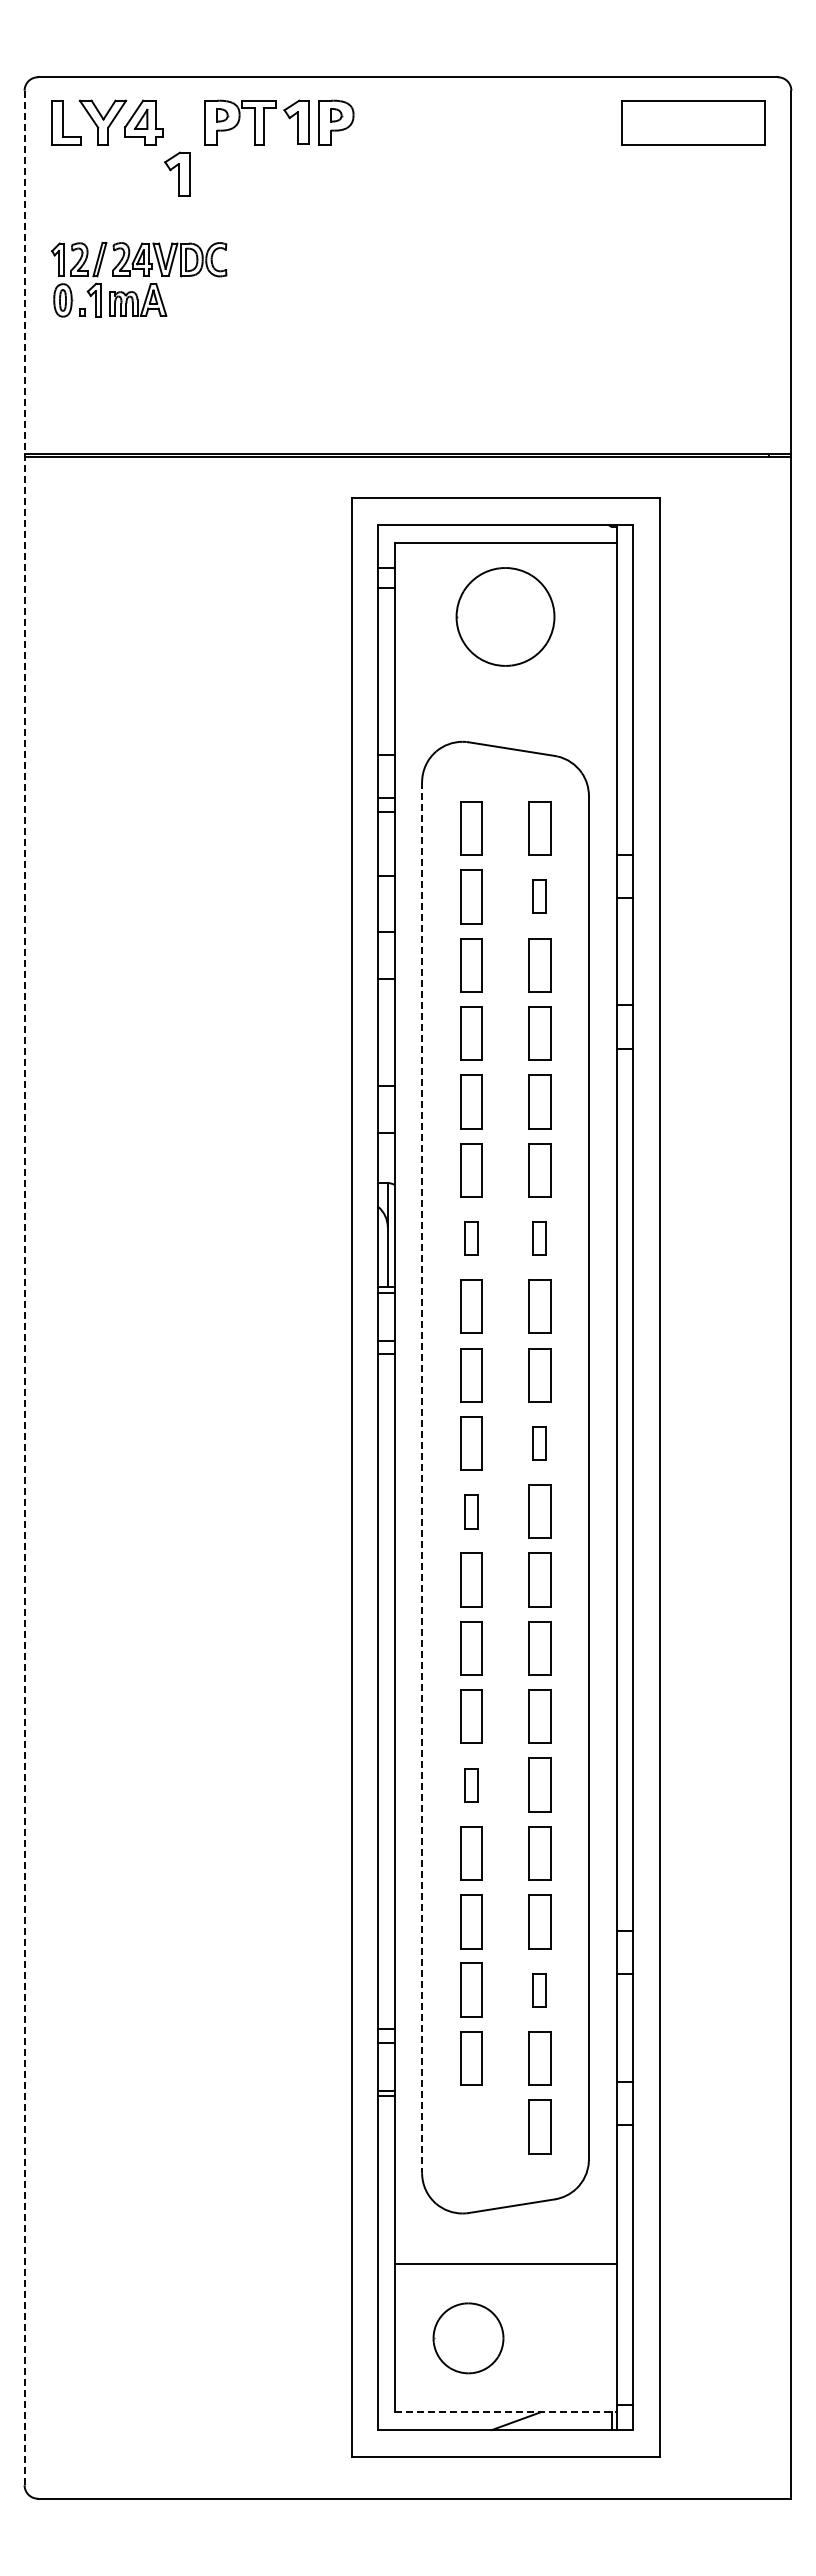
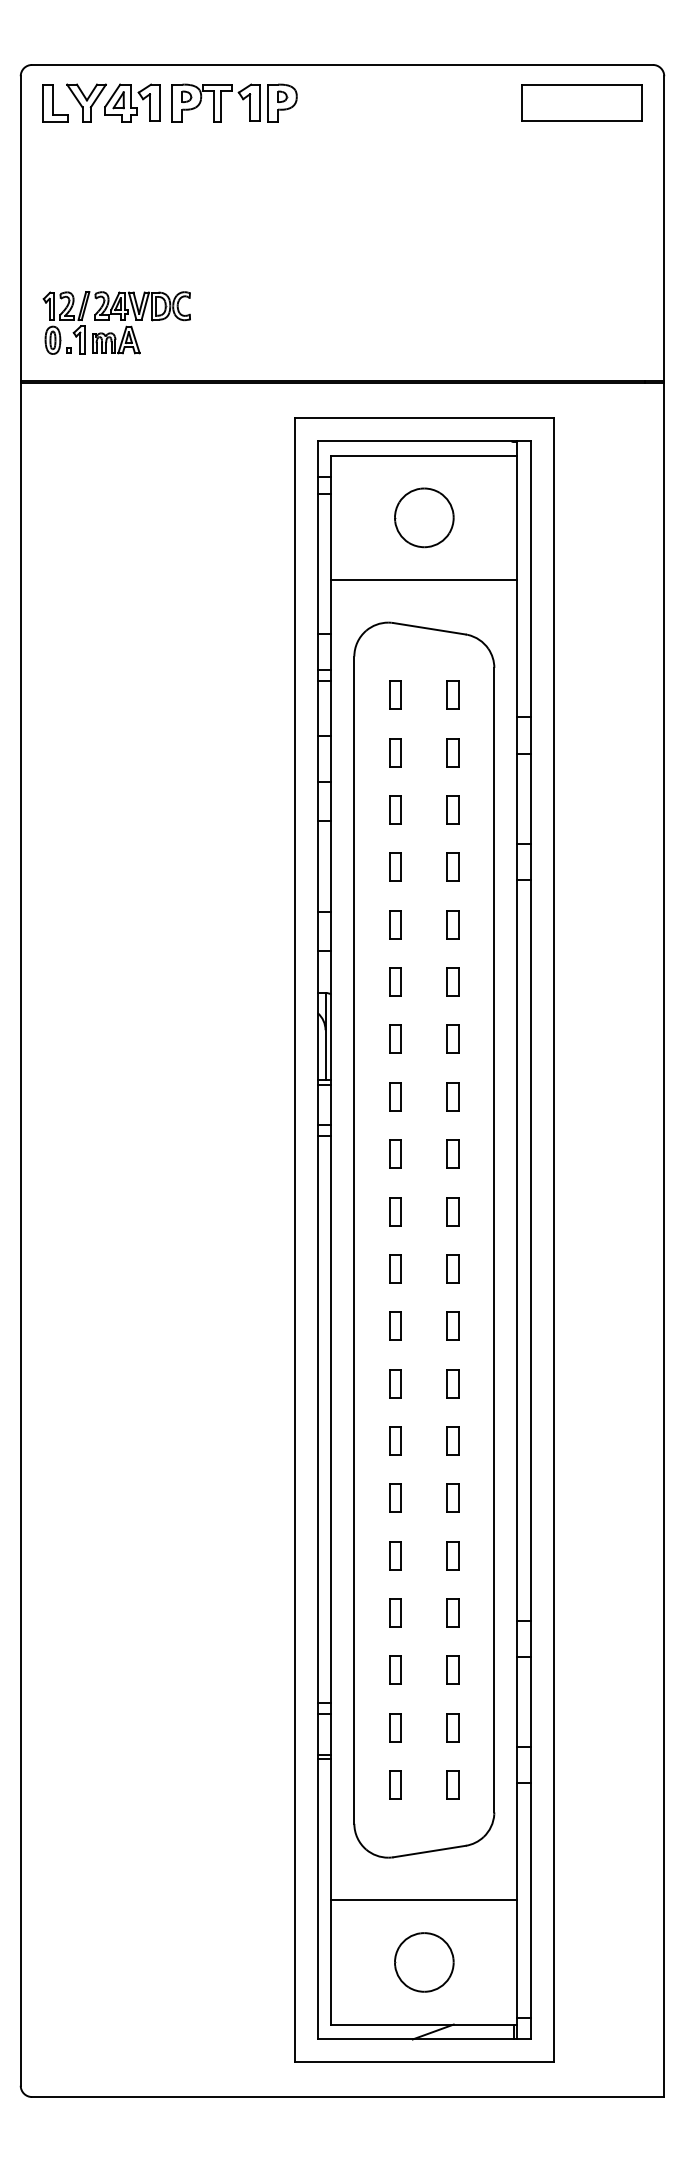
part: (177, 173) -> (149, 102), moved
part: (139, 279) -> (117, 322), moved
part: (505, 616) -> (424, 517), size x0.71
line: (505, 690) -> (424, 579), added
part: (471, 828) -> (395, 695), size x0.62
part: (539, 828) -> (452, 695), size x0.62
part: (471, 896) -> (395, 752), size x0.62
part: (471, 964) -> (395, 809), size x0.62
part: (539, 964) -> (452, 809), size x0.62
part: (471, 1033) -> (395, 867), size x0.62
part: (539, 1033) -> (452, 867), size x0.62
part: (471, 1101) -> (395, 924), size x0.62
part: (539, 1101) -> (452, 924), size x0.62
part: (471, 1169) -> (395, 981), size x0.62
part: (539, 1169) -> (452, 981), size x0.62
line: (24, 1288) -> (20, 1081), dashed -> solid
part: (471, 1306) -> (395, 1096), size x0.62
part: (539, 1306) -> (452, 1096), size x0.62
part: (471, 1374) -> (395, 1153), size x0.62
part: (539, 1374) -> (452, 1153), size x0.62
part: (471, 1443) -> (395, 1211), size x0.62
line: (422, 1478) -> (354, 1240), dashed -> solid
part: (539, 1511) -> (452, 1268), size x0.62
part: (471, 1580) -> (395, 1326), size x0.62
part: (539, 1580) -> (452, 1326), size x0.62
part: (471, 1648) -> (395, 1383), size x0.62
part: (539, 1648) -> (452, 1383), size x0.62
part: (471, 1716) -> (395, 1440), size x0.62
part: (539, 1716) -> (452, 1440), size x0.62
part: (539, 1785) -> (452, 1498), size x0.62
part: (471, 1853) -> (395, 1555), size x0.62
part: (539, 1853) -> (452, 1555), size x0.62
part: (471, 1921) -> (395, 1612), size x0.62
part: (539, 1921) -> (452, 1612), size x0.62
part: (471, 1990) -> (395, 1670), size x0.62
part: (471, 2058) -> (395, 1727), size x0.62
part: (539, 2058) -> (452, 1727), size x0.62
part: (471, 2126) -> (395, 1784), added
part: (539, 2126) -> (452, 1784), size x0.62
part: (468, 2338) -> (424, 1962), moved
line: (505, 2412) -> (424, 2024), dashed -> solid

